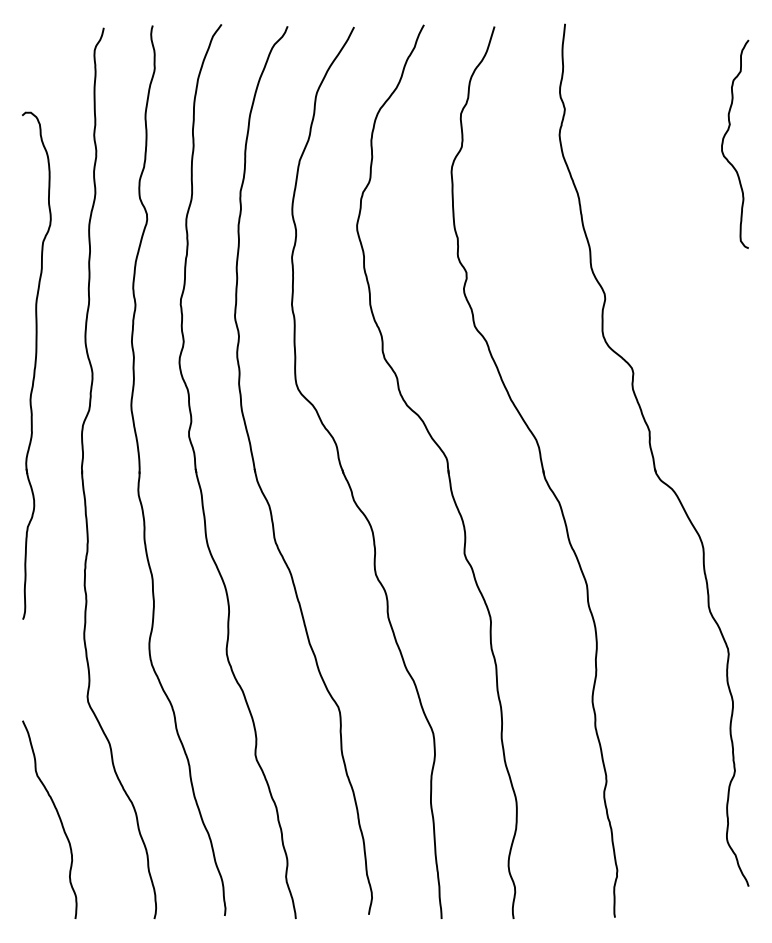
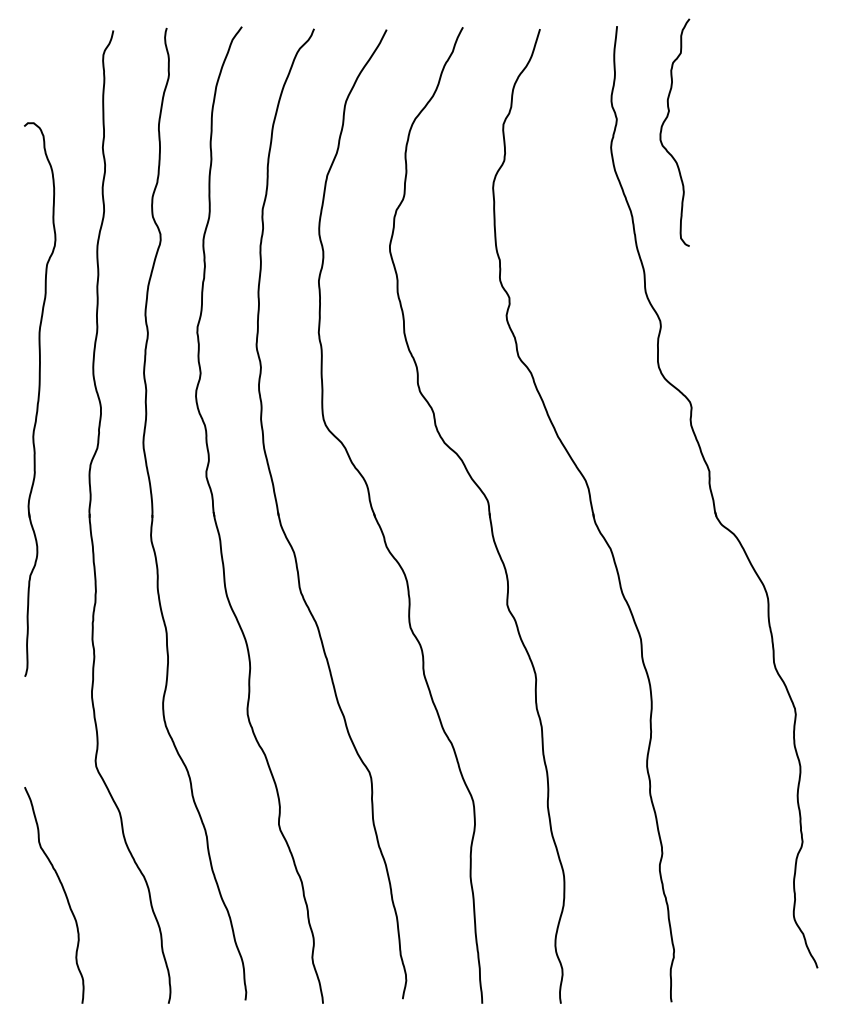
curve: (723, 142) -> (662, 130), moved

